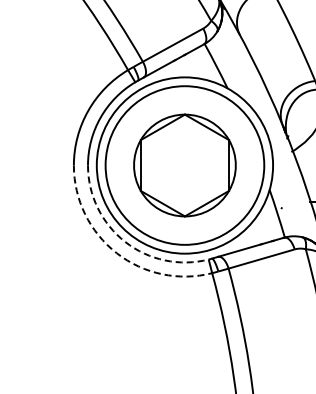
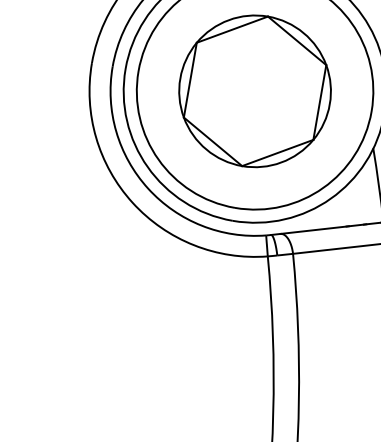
arc: (125, 242) -> (148, 189), dashed -> solid
arc: (116, 253) -> (132, 203), dashed -> solid

